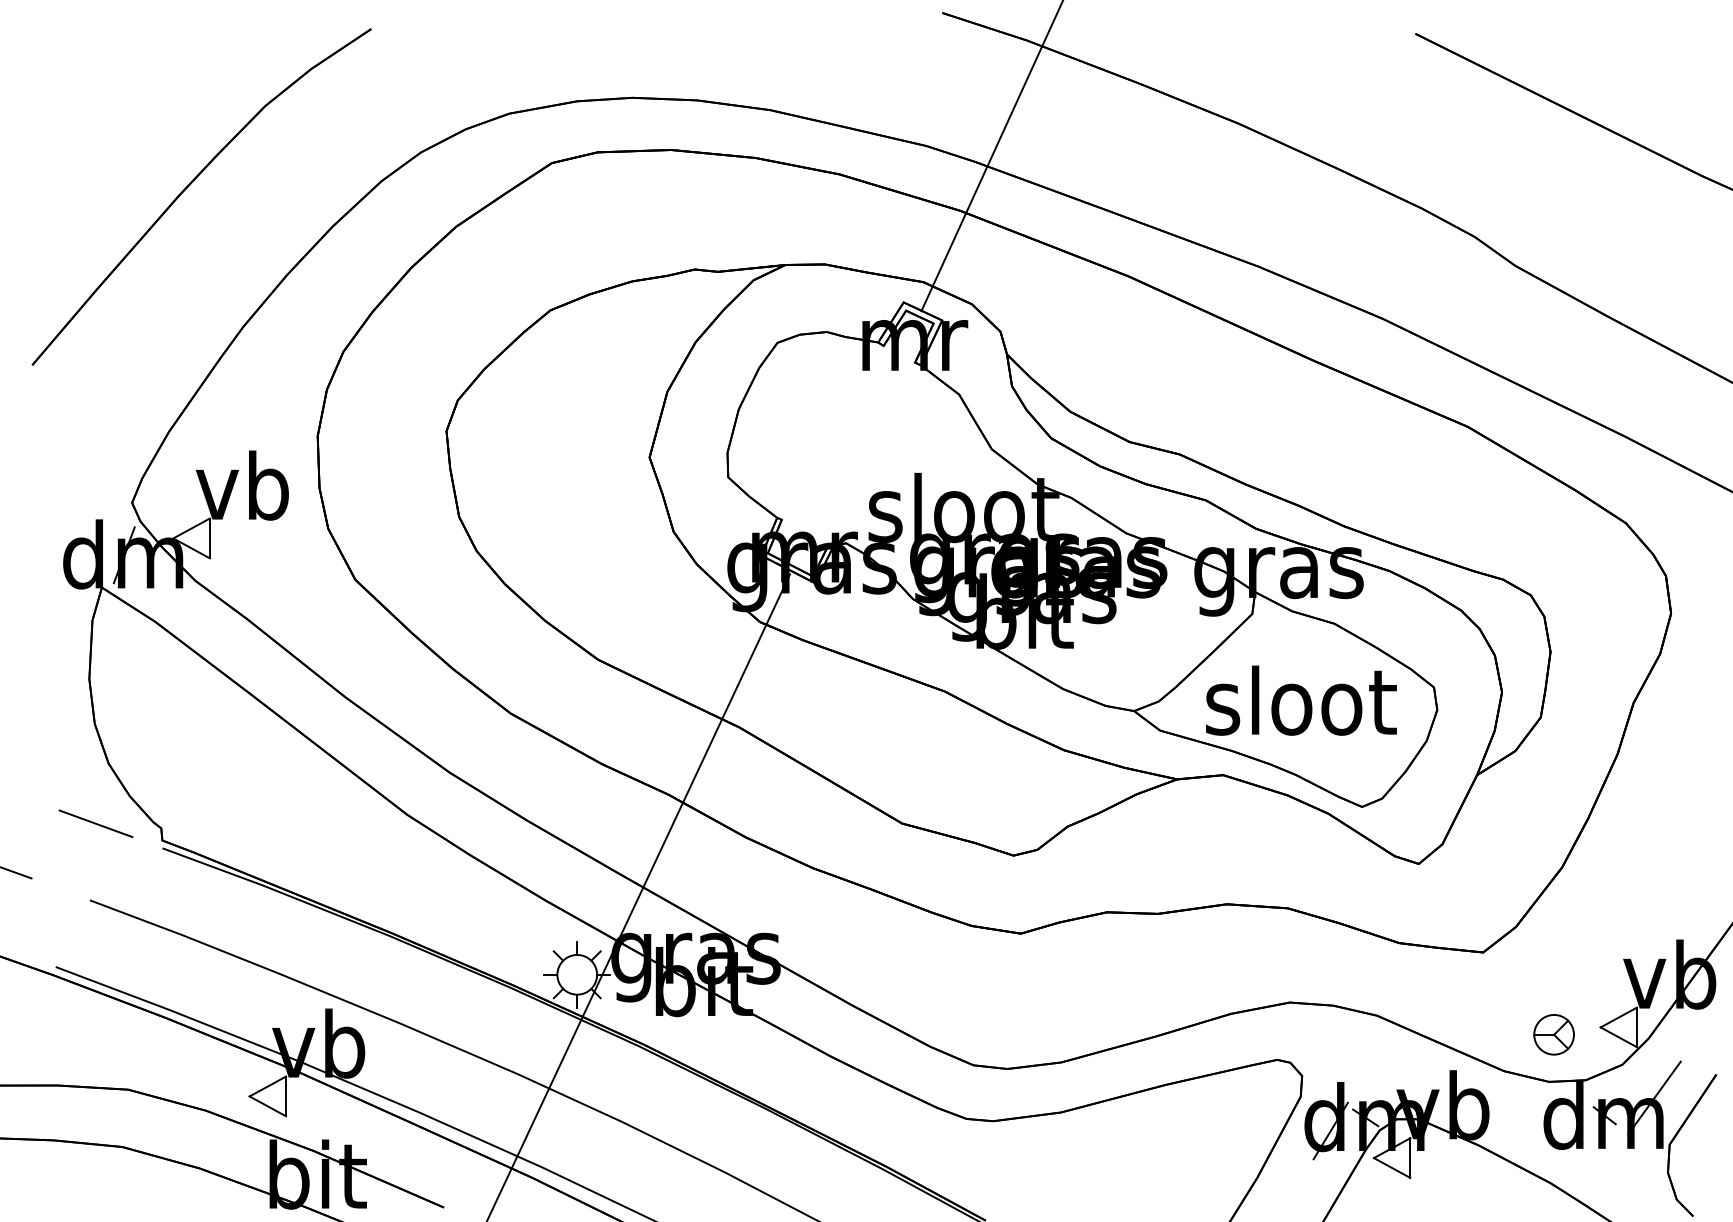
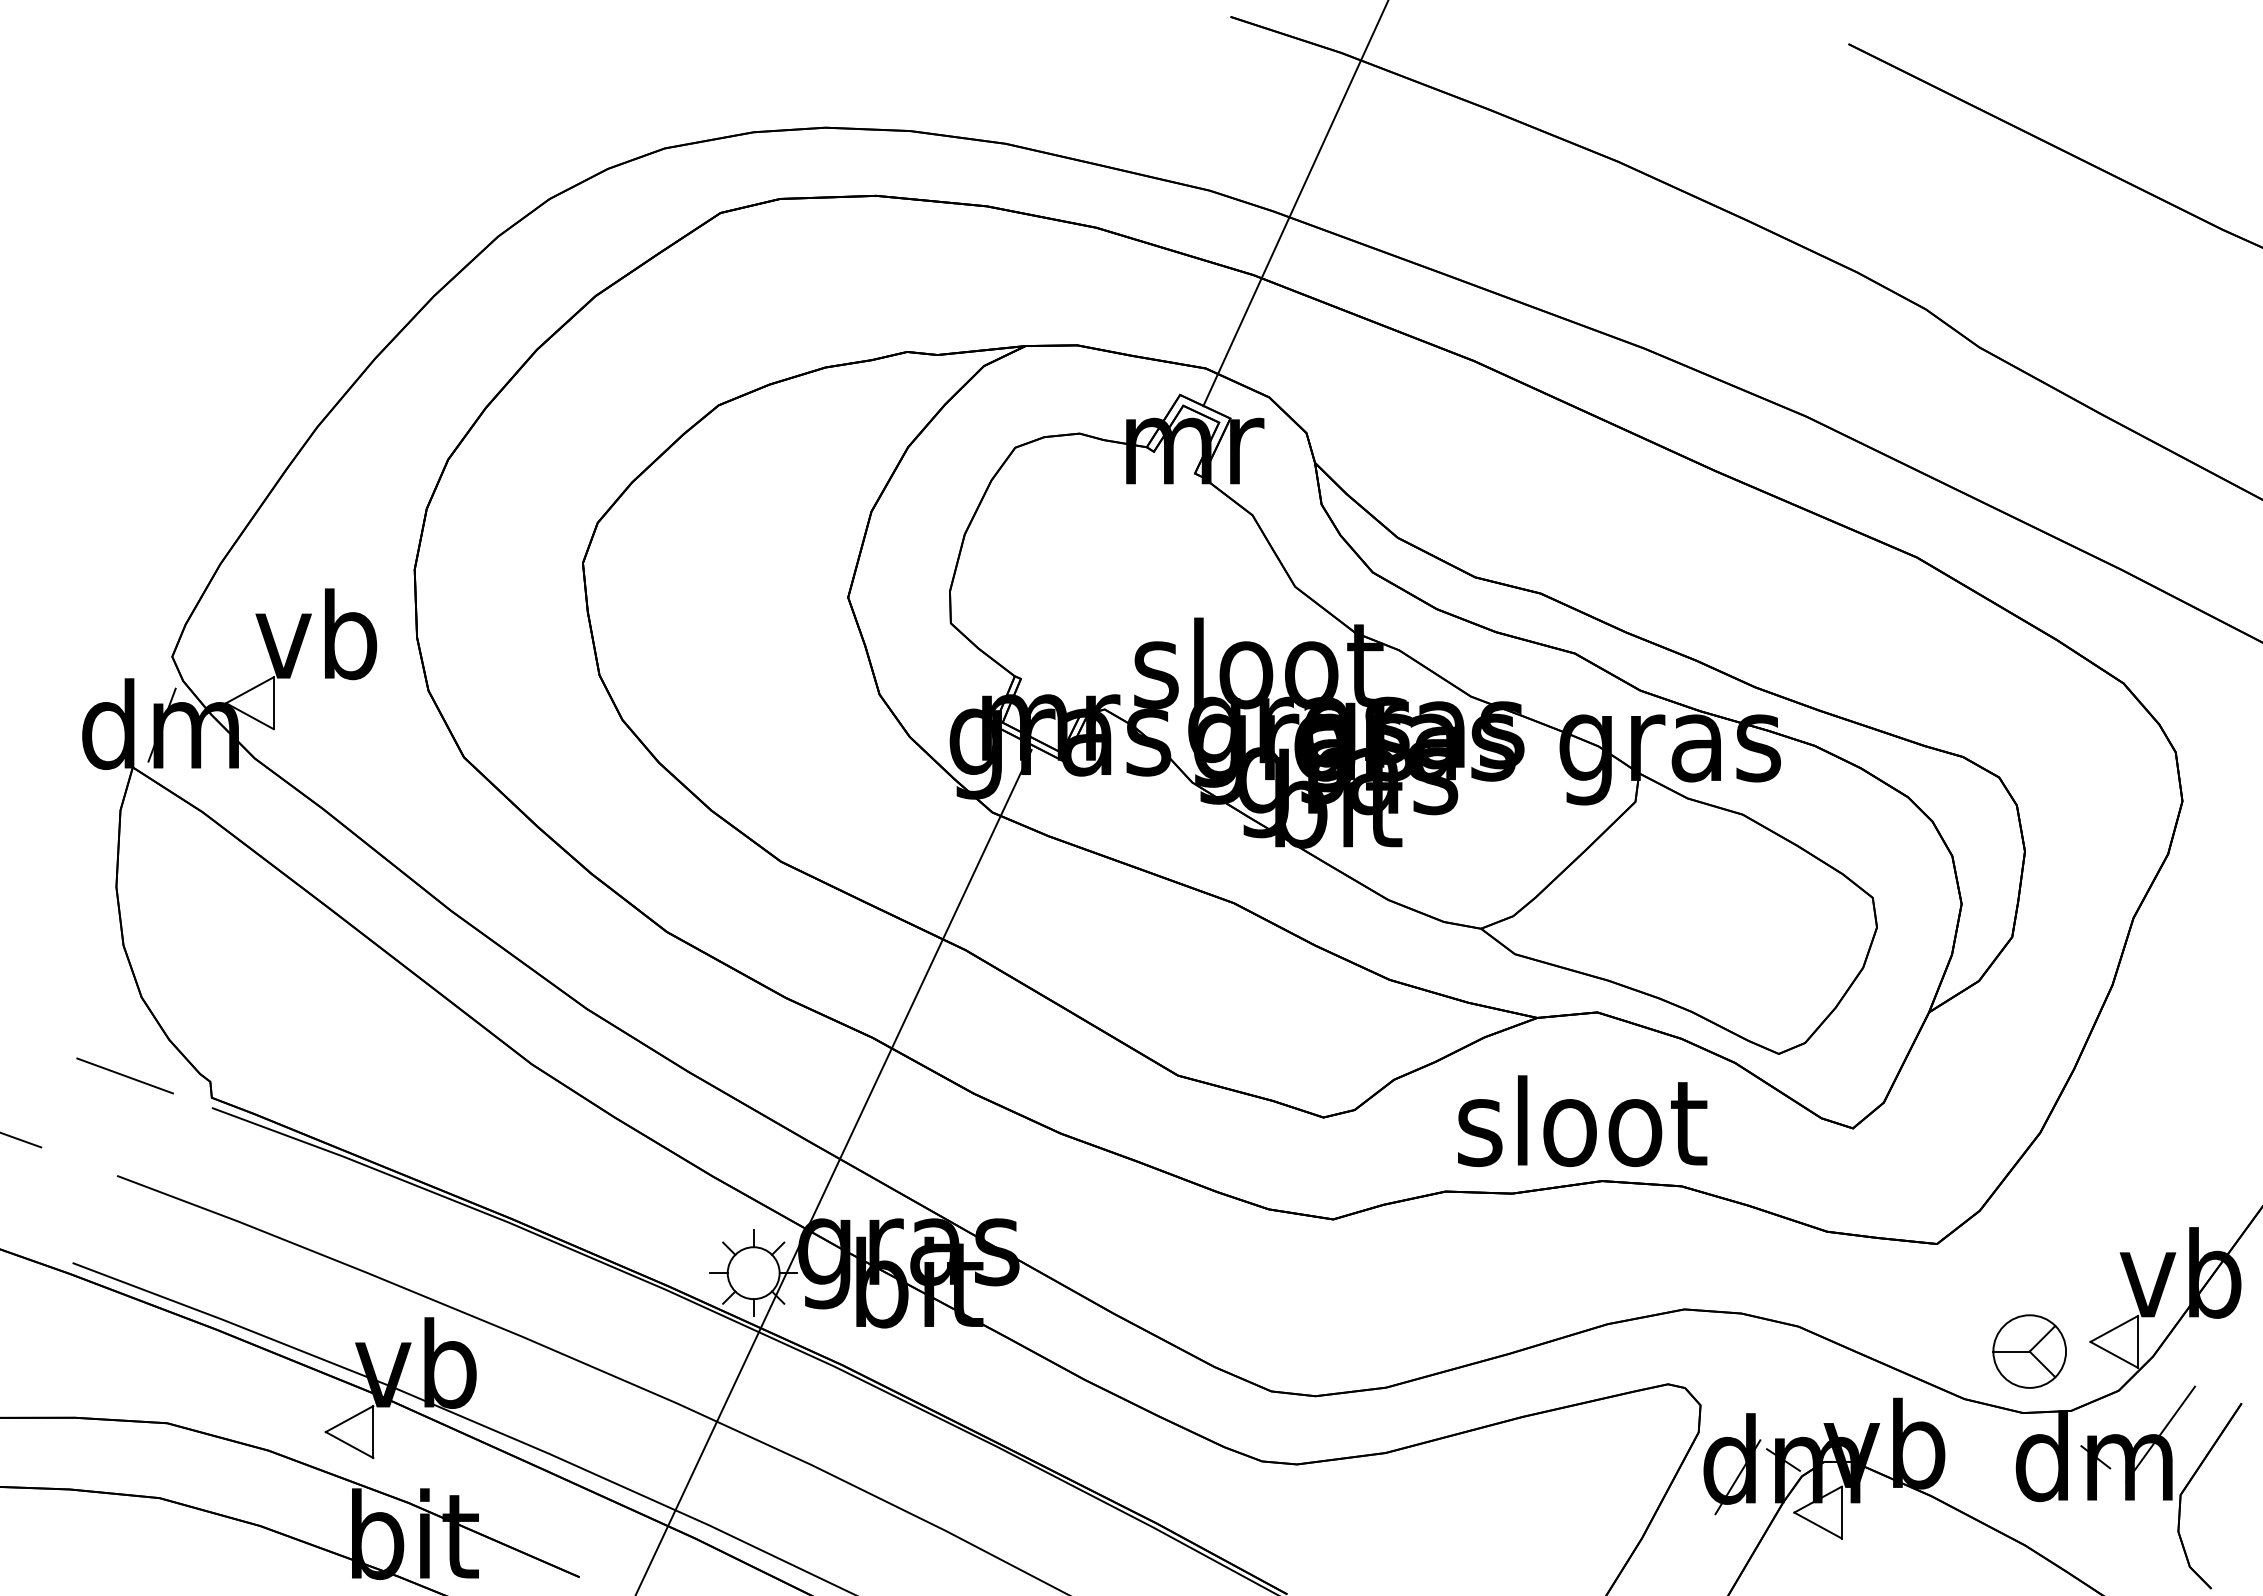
part: (190, 184) -> (248, 241), removed
text: (1301, 700) -> (1582, 1121), moved
part: (1554, 1034) -> (2029, 1351), size x1.4

